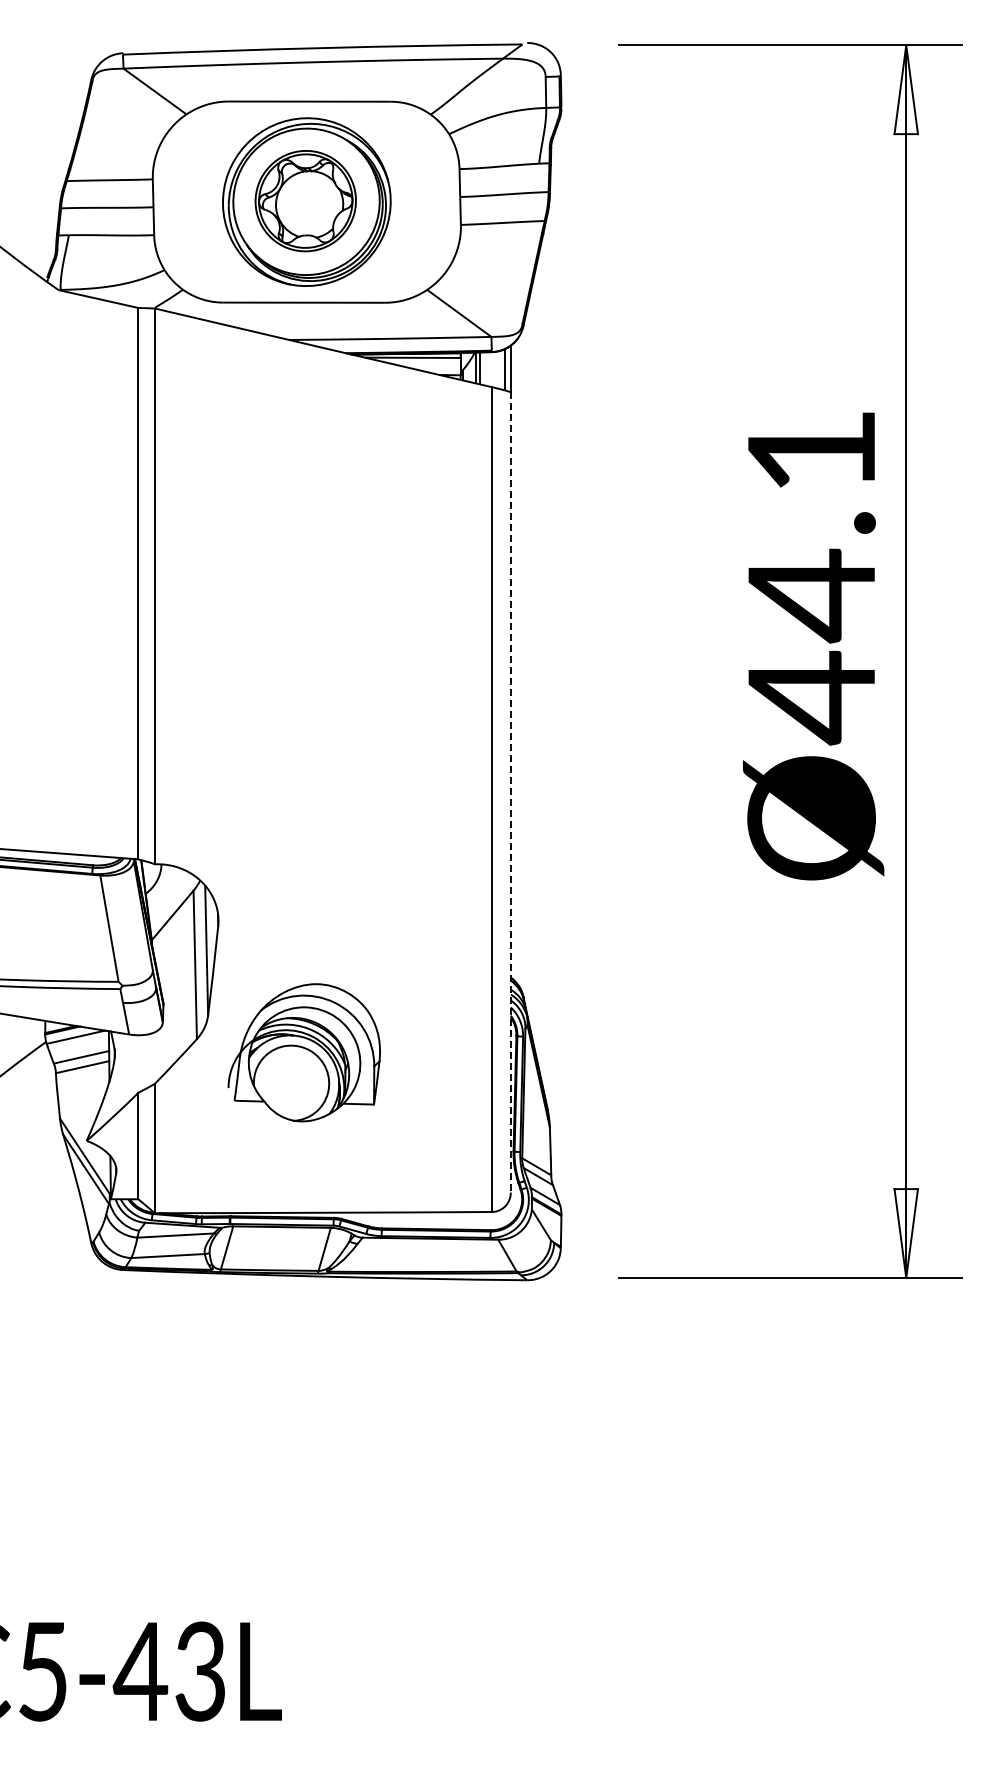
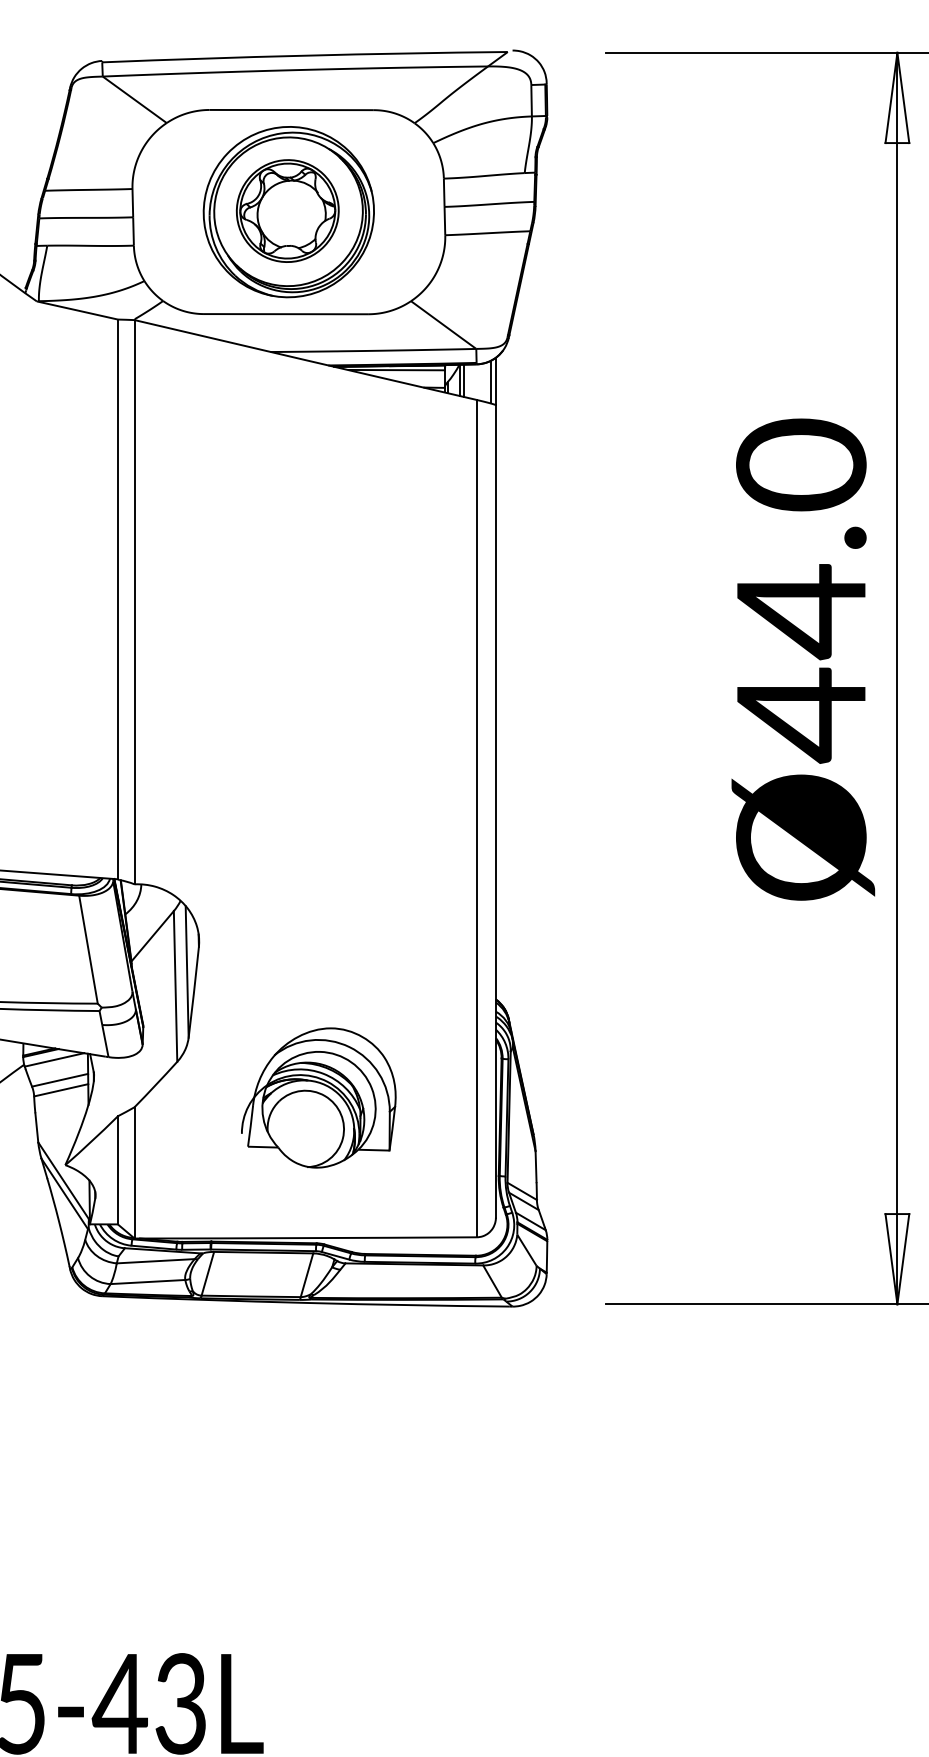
text: (811, 450) -> (801, 464), Ø44.1 -> Ø44.0
line: (510, 792) -> (495, 811), dashed -> solid
part: (303, 1052) -> (317, 1097), moved

